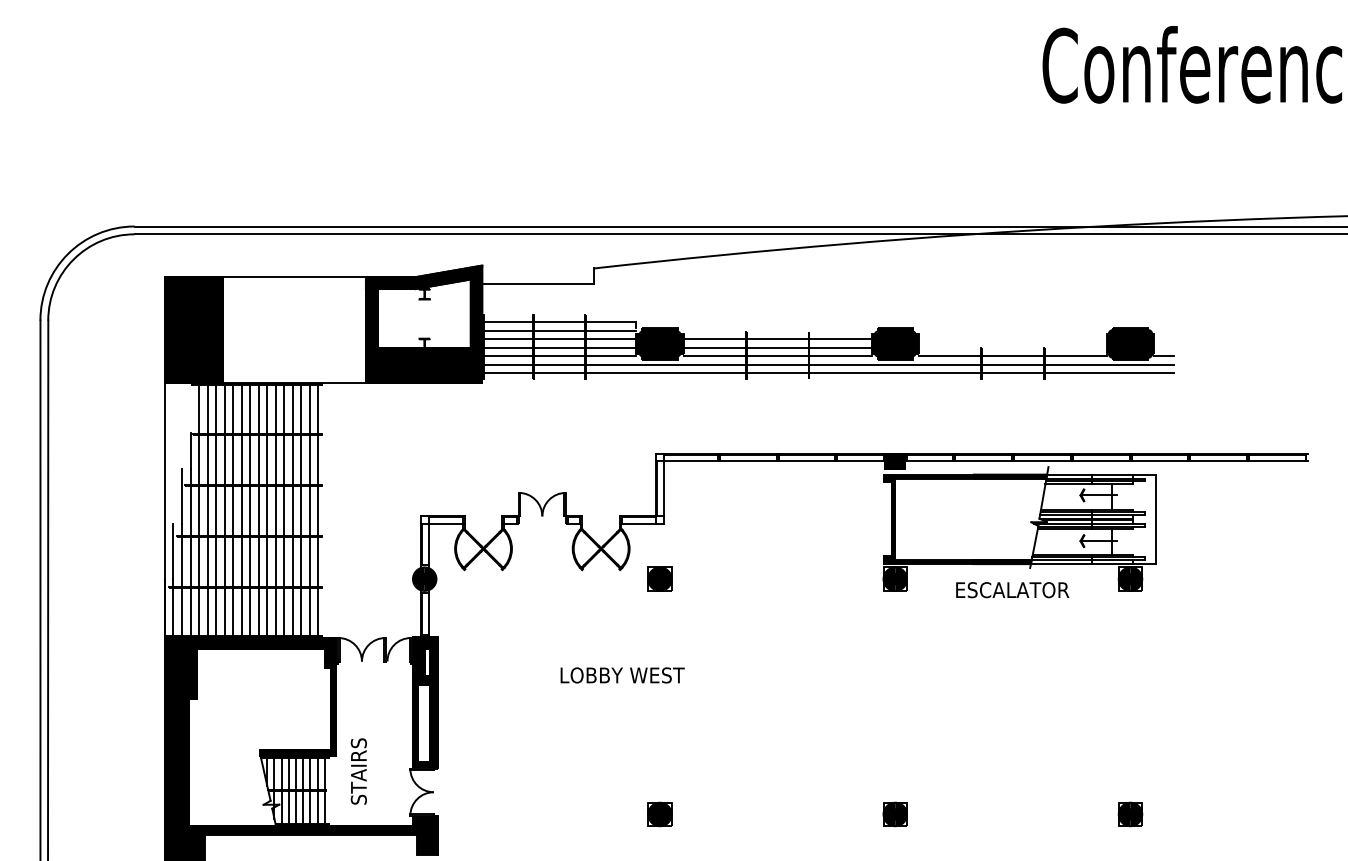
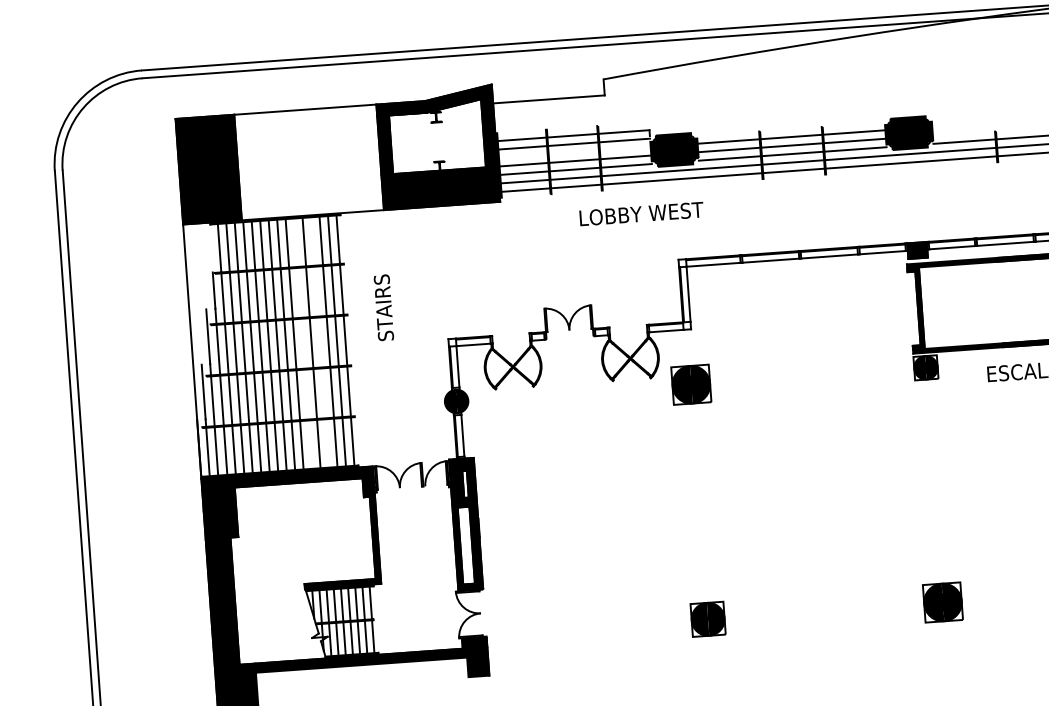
line: (559, 339) -> (573, 152), removed
line: (275, 510) -> (302, 343), removed
line: (292, 510) -> (319, 342), removed
part: (659, 578) -> (690, 384), size x1.6
text: (622, 675) -> (641, 214), moved
text: (358, 771) -> (383, 307), moved
part: (659, 814) -> (707, 619), size x1.4
part: (894, 814) -> (942, 602), size x1.6

